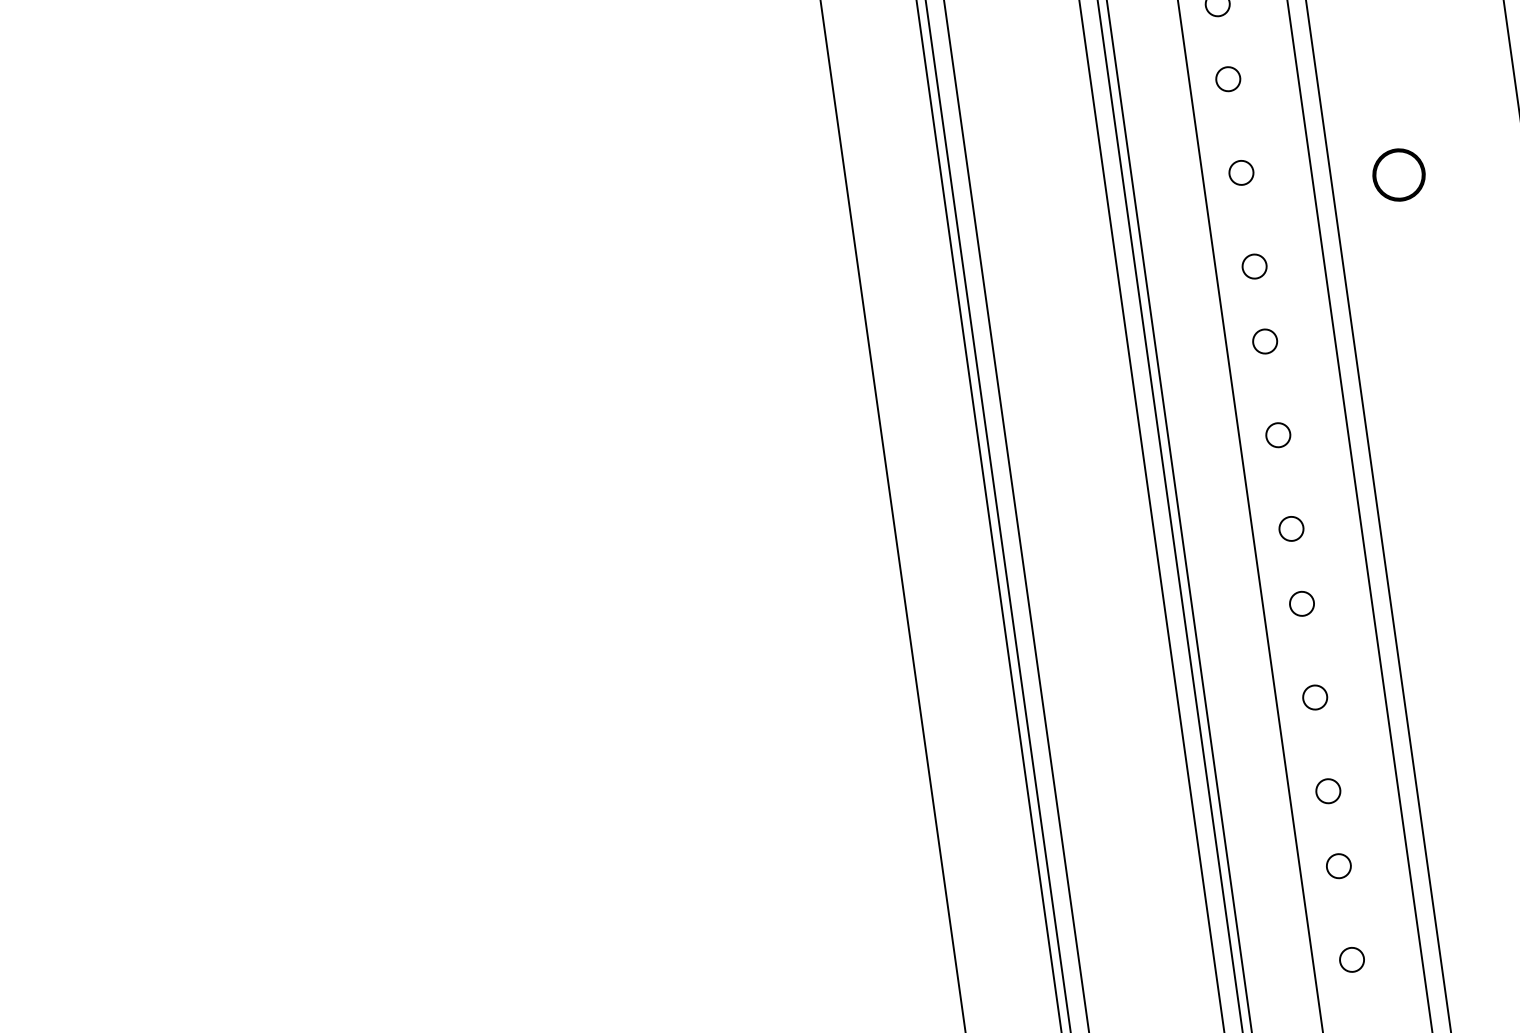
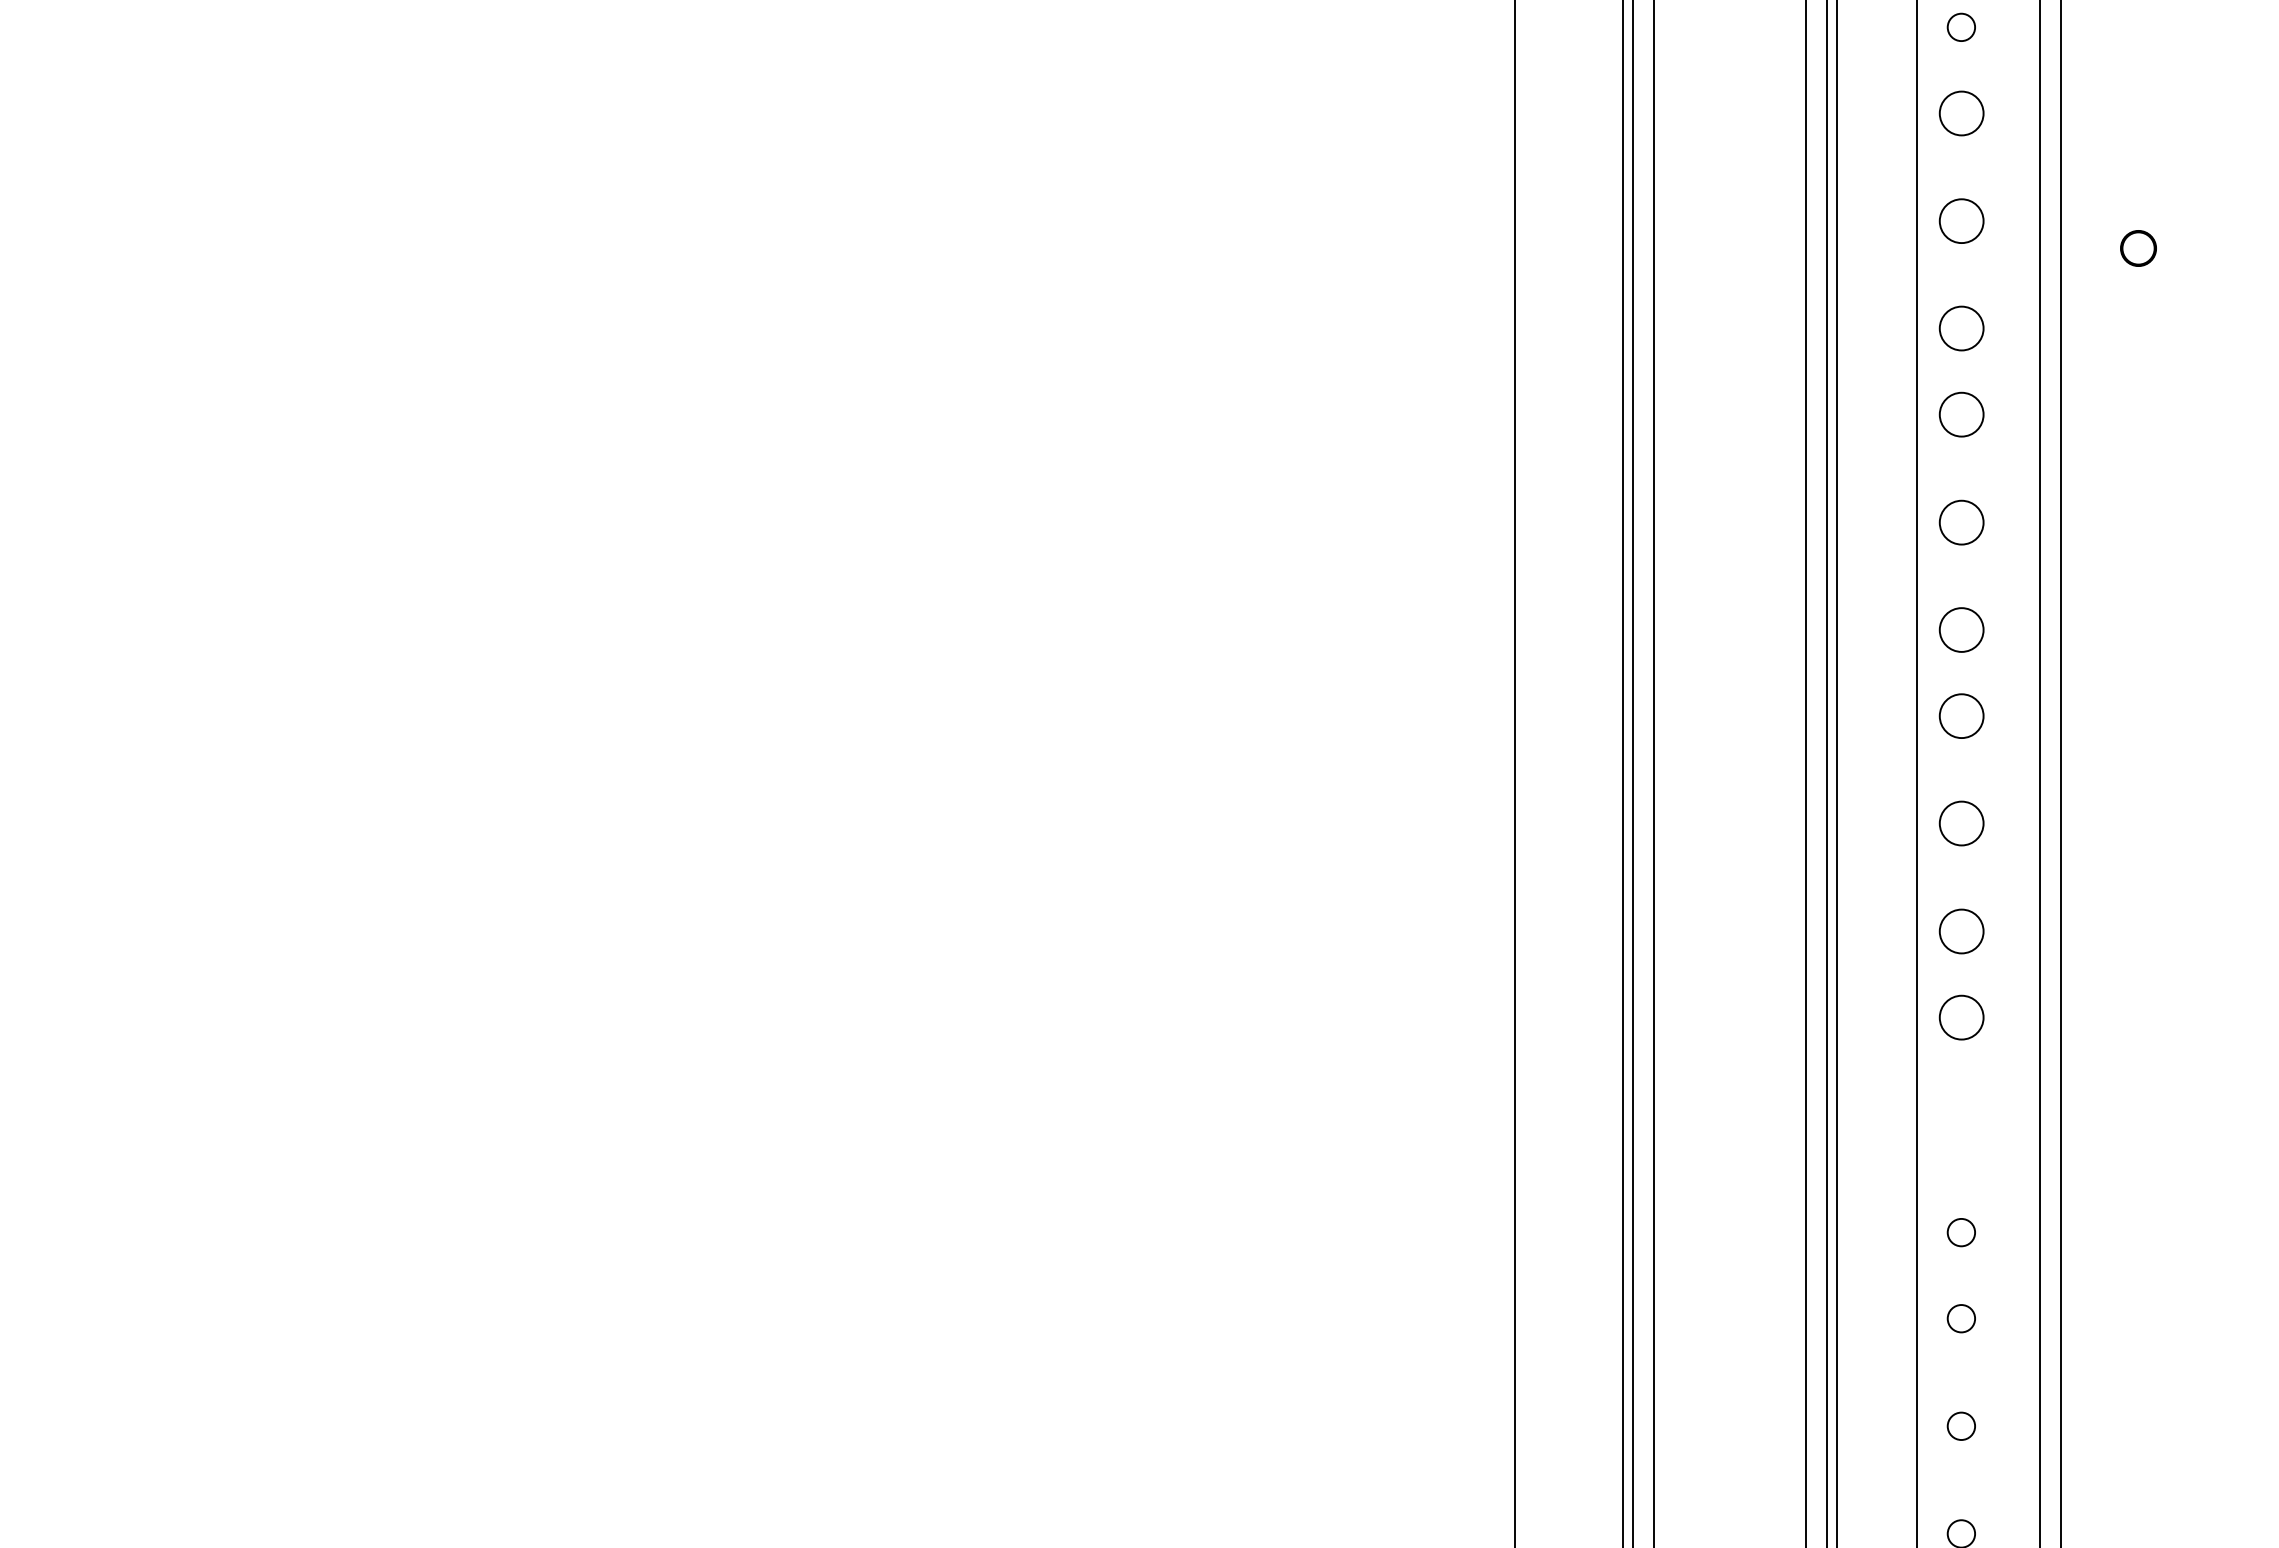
circle: (1227, 79) -> (1960, 113), size x1.6
circle: (1240, 172) -> (1960, 220), size x1.6
part: (1398, 175) -> (2138, 248), size x0.6
circle: (1253, 266) -> (1960, 328), size x1.6
circle: (1264, 341) -> (1960, 414), size x1.6
circle: (1277, 434) -> (1960, 521), size x1.6
circle: (1290, 528) -> (1960, 629), size x1.6
circle: (1301, 603) -> (1960, 715), size x1.6
circle: (1314, 697) -> (1960, 823), size x1.6
circle: (1327, 790) -> (1960, 930), size x1.6
circle: (1337, 865) -> (1960, 1016), size x1.6
circle: (1351, 959) -> (1960, 1124), removed

